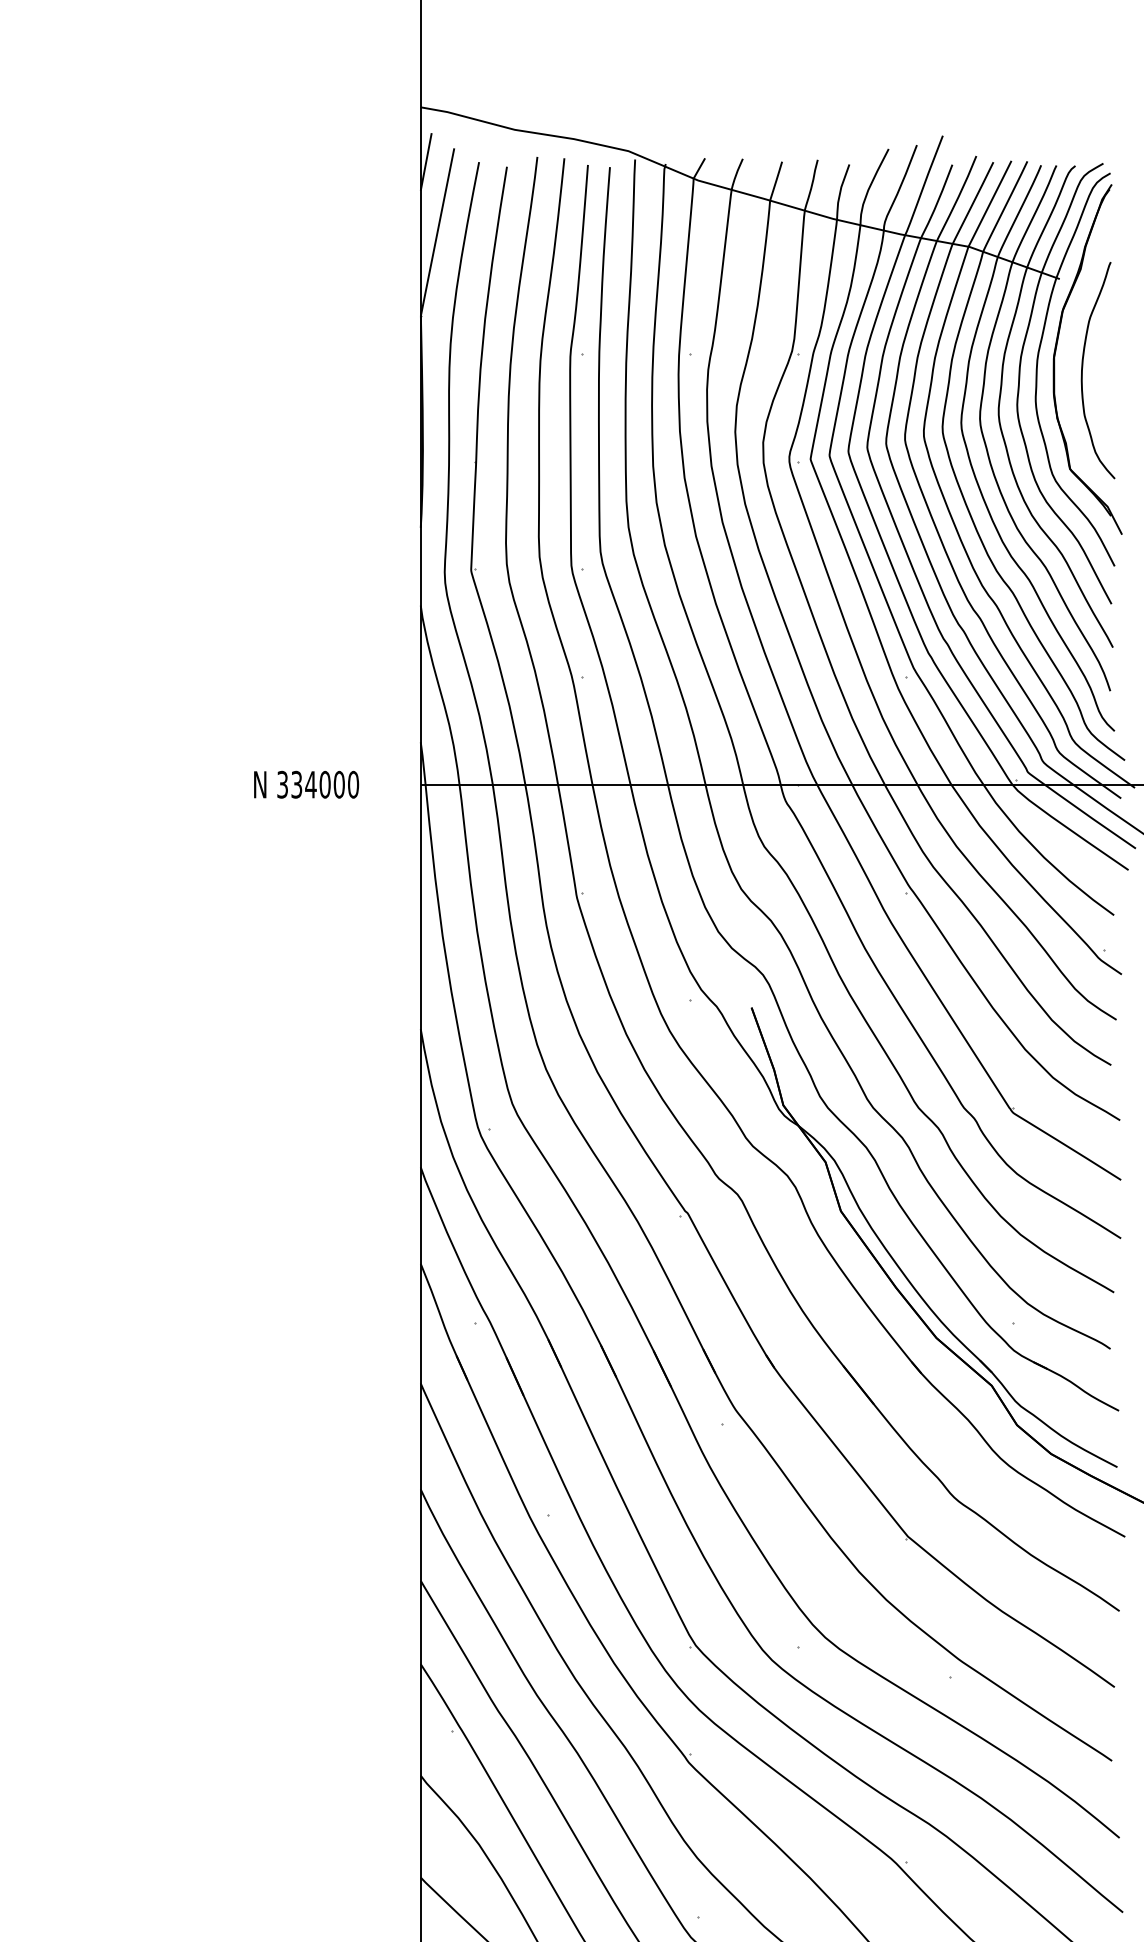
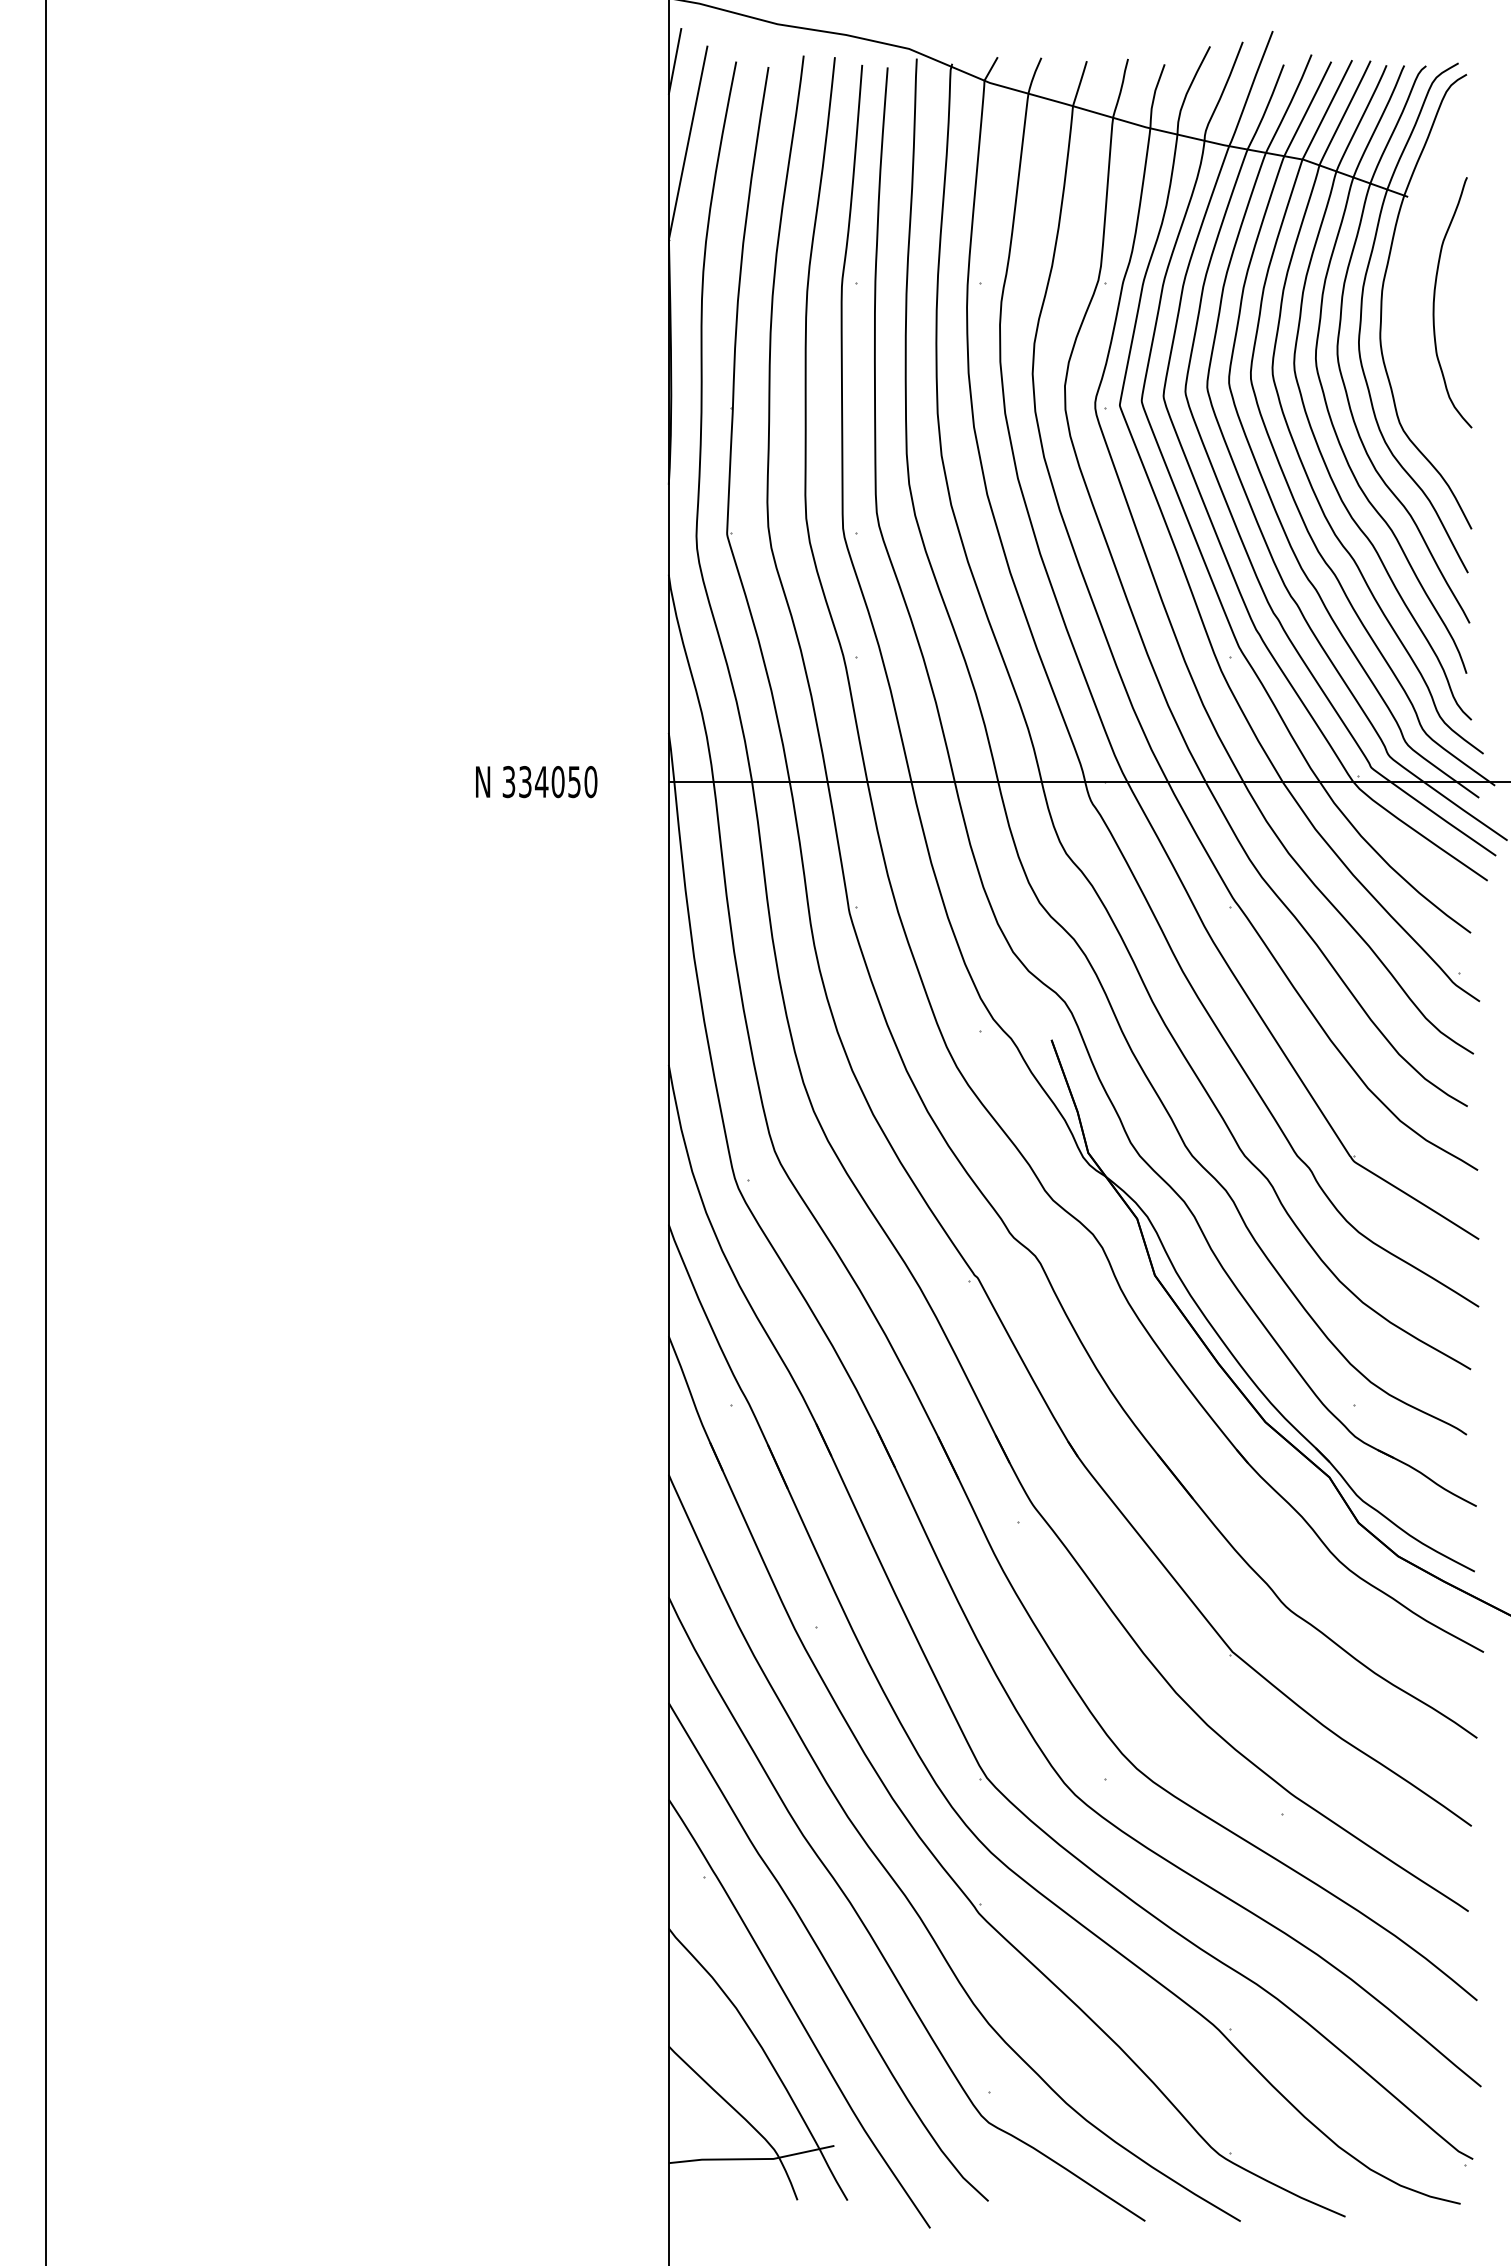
part: (1055, 354) -> (1403, 284), removed
text: (339, 785) -> (574, 782), 334000 -> 334050

